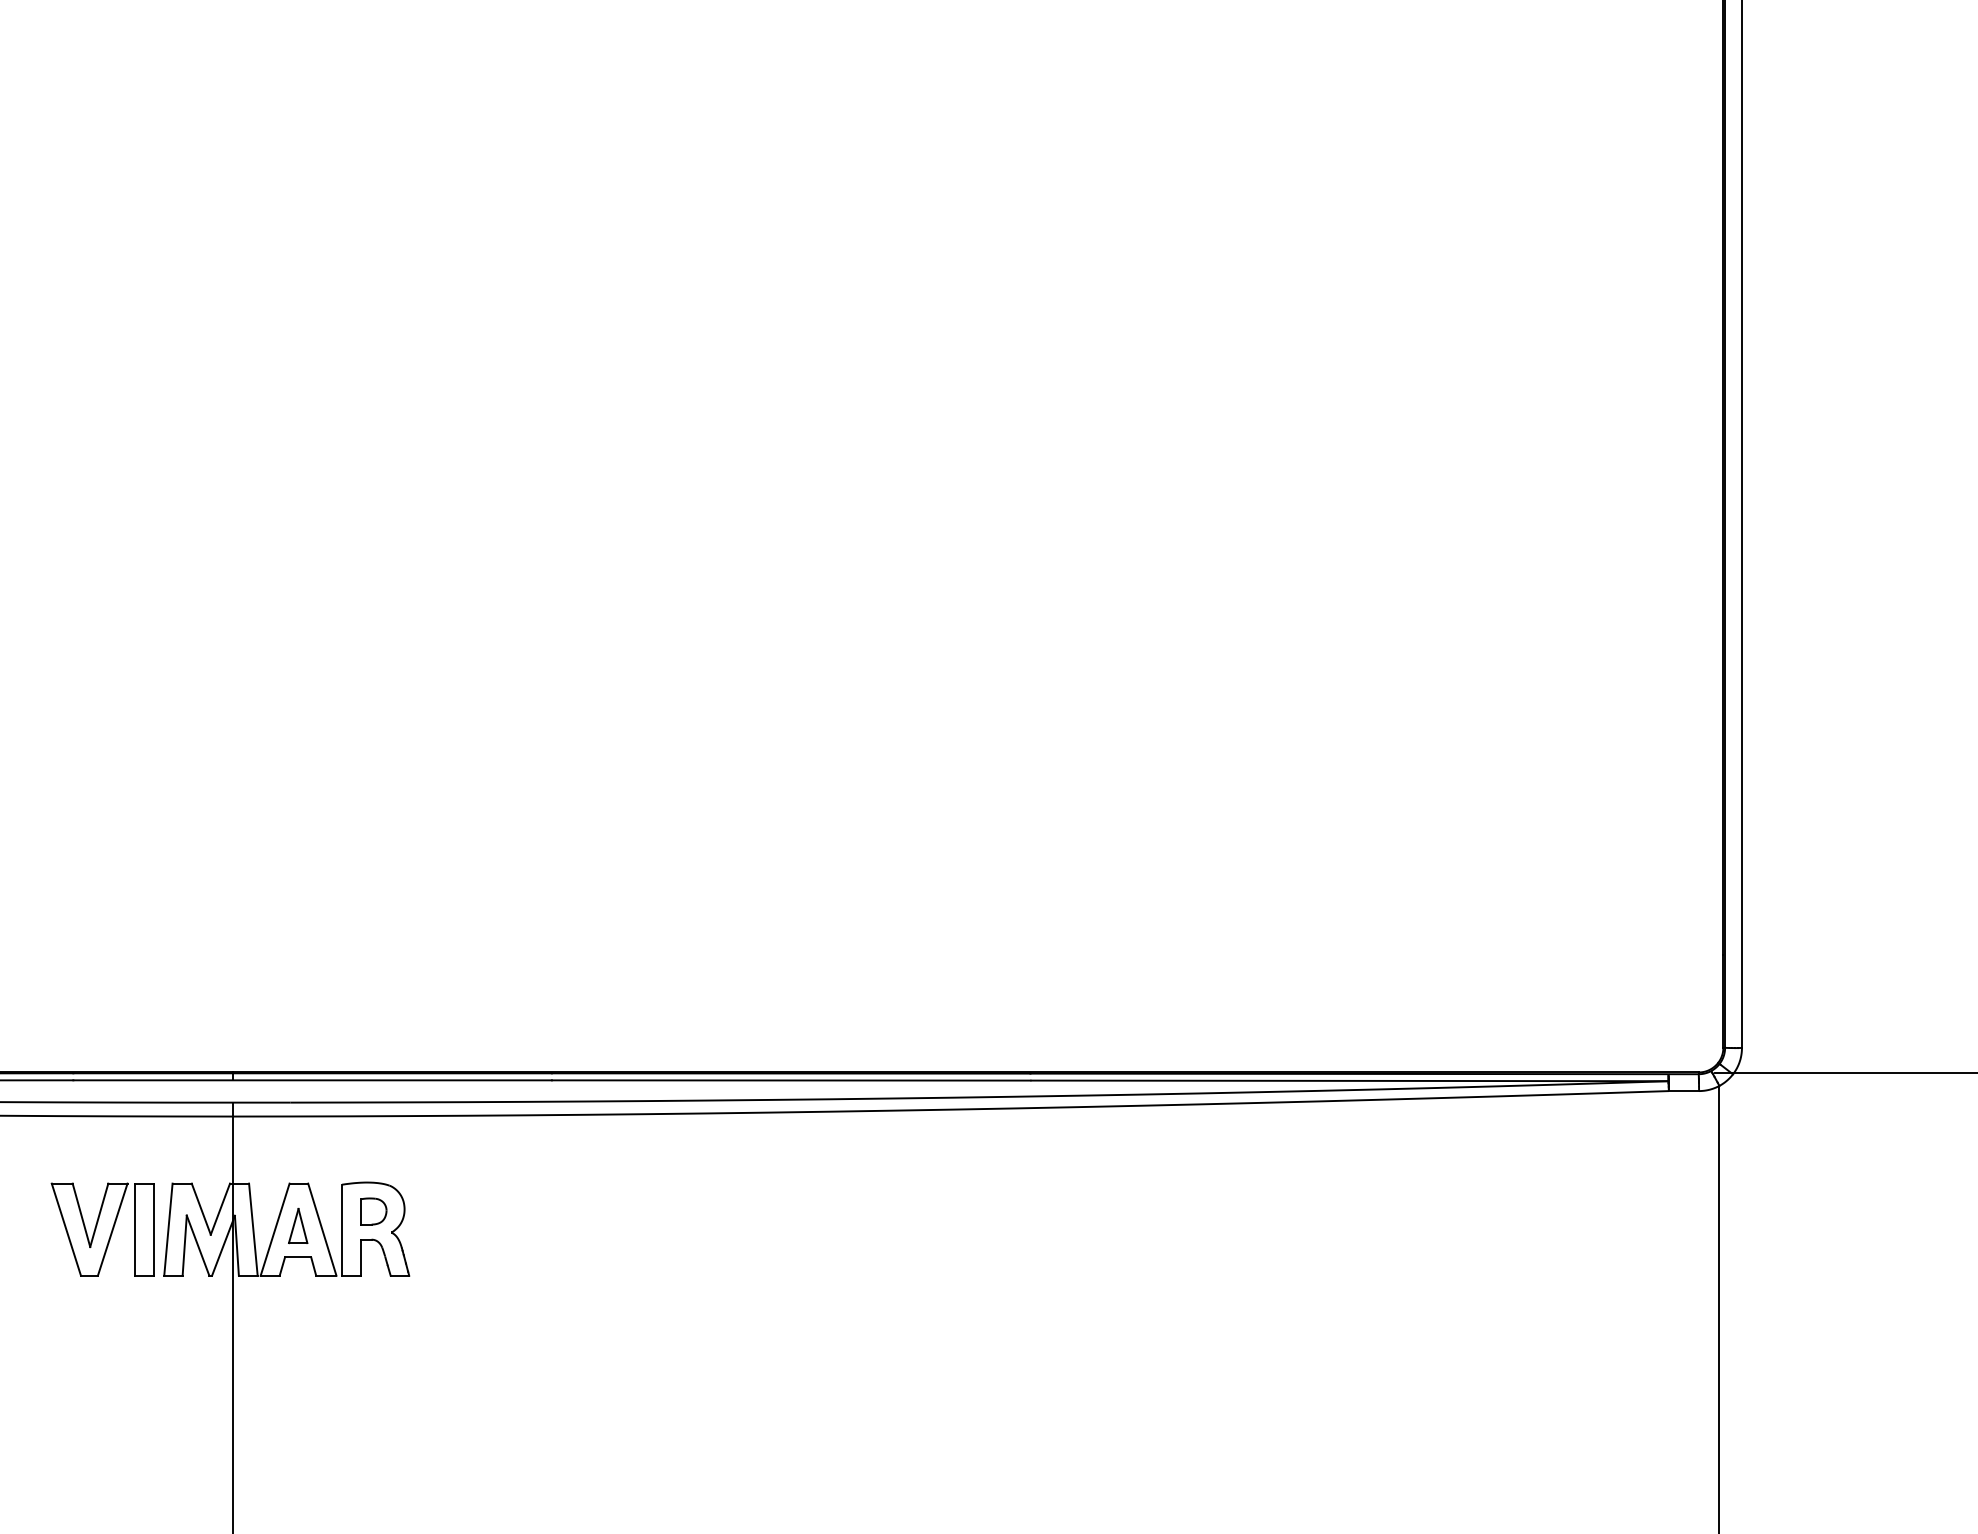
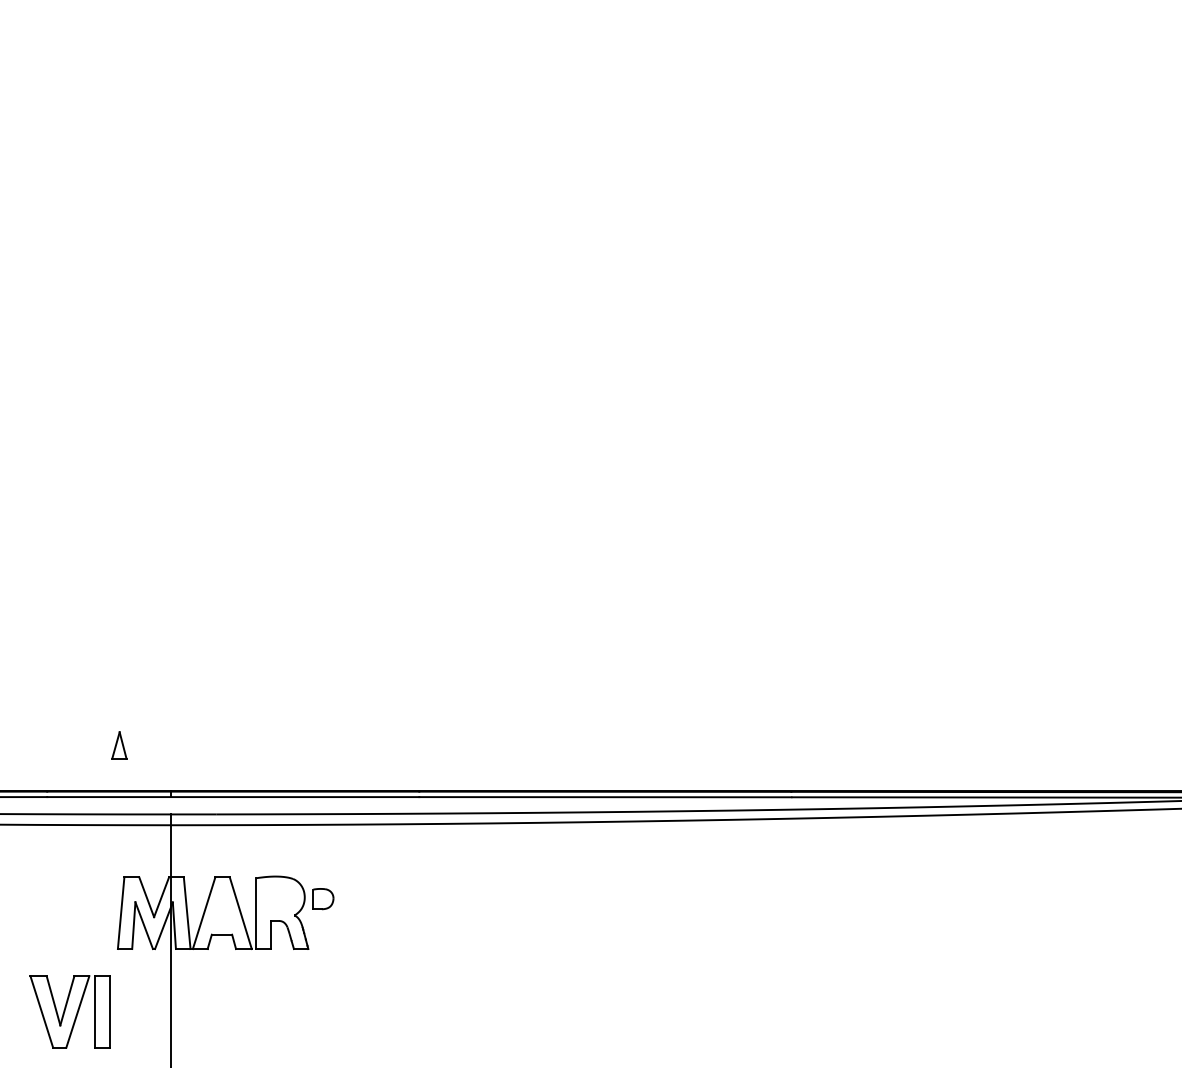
part: (373, 1211) -> (323, 899), moved
part: (298, 1225) -> (119, 745), moved
part: (102, 1229) -> (69, 1011), moved

